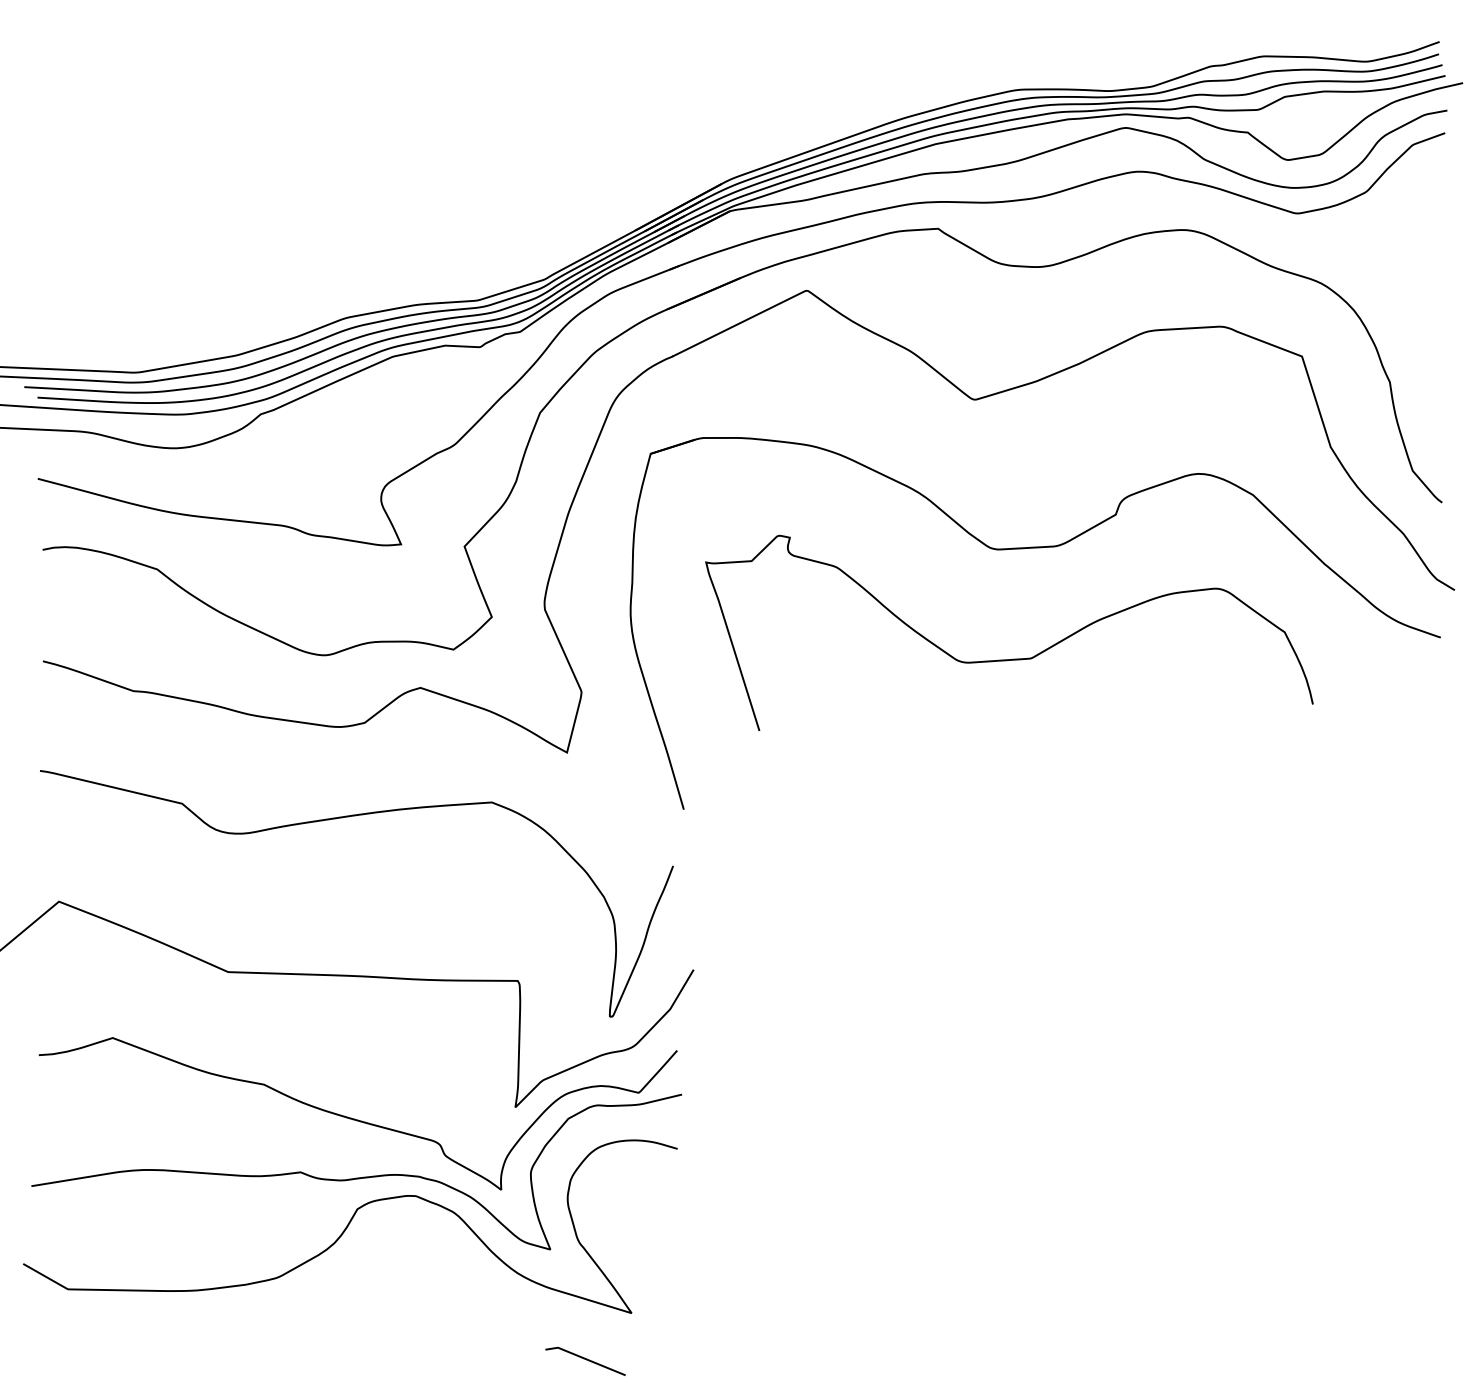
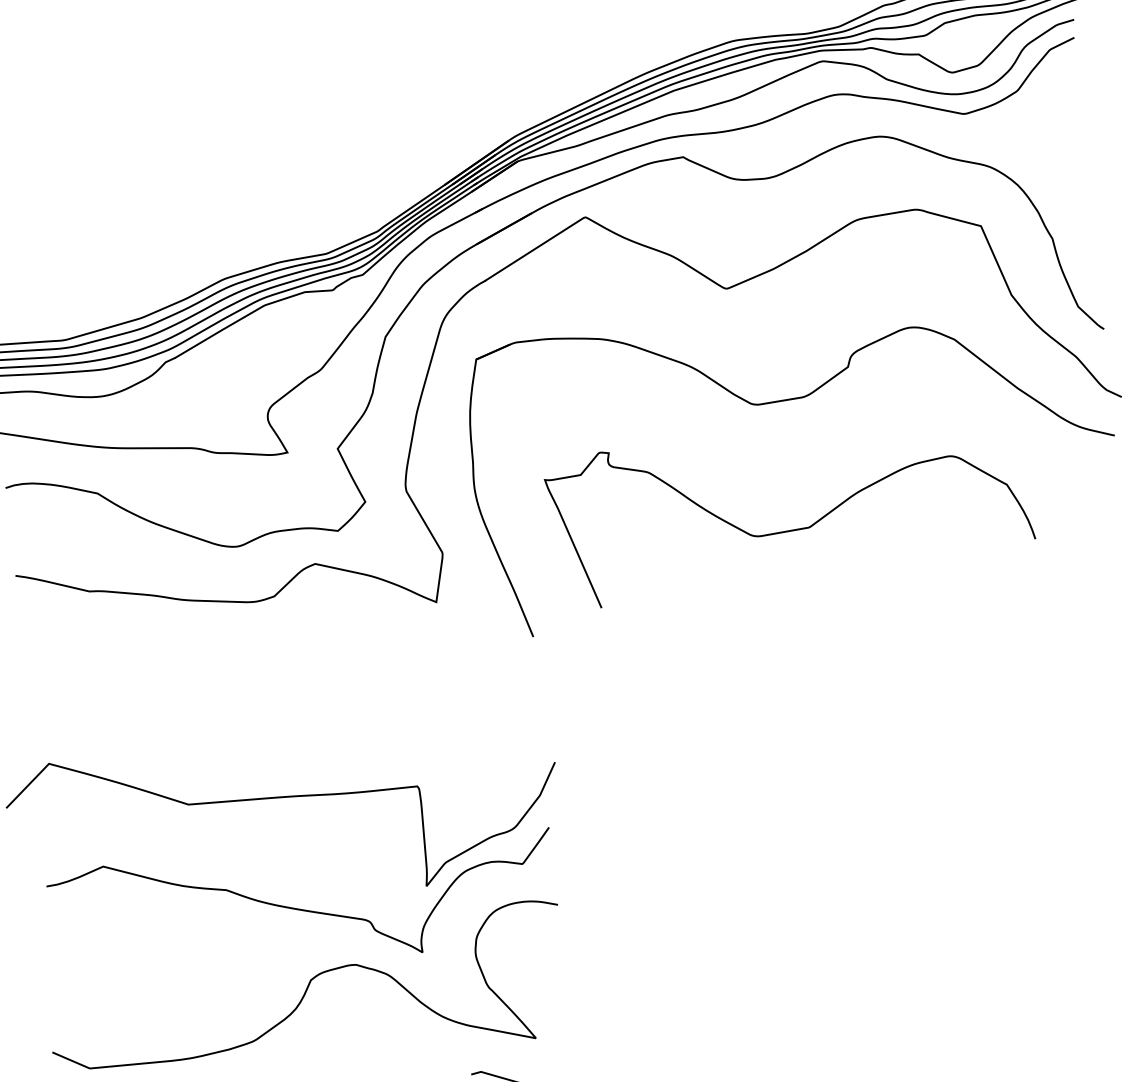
curve: (1012, 658) -> (794, 529), moved
curve: (342, 818) -> (265, 673), removed
curve: (356, 1177) -> (307, 955), removed

